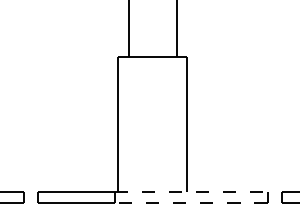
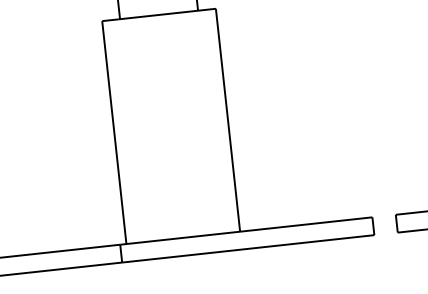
line: (191, 191) -> (246, 230), dashed -> solid
line: (190, 202) -> (247, 248), dashed -> solid

